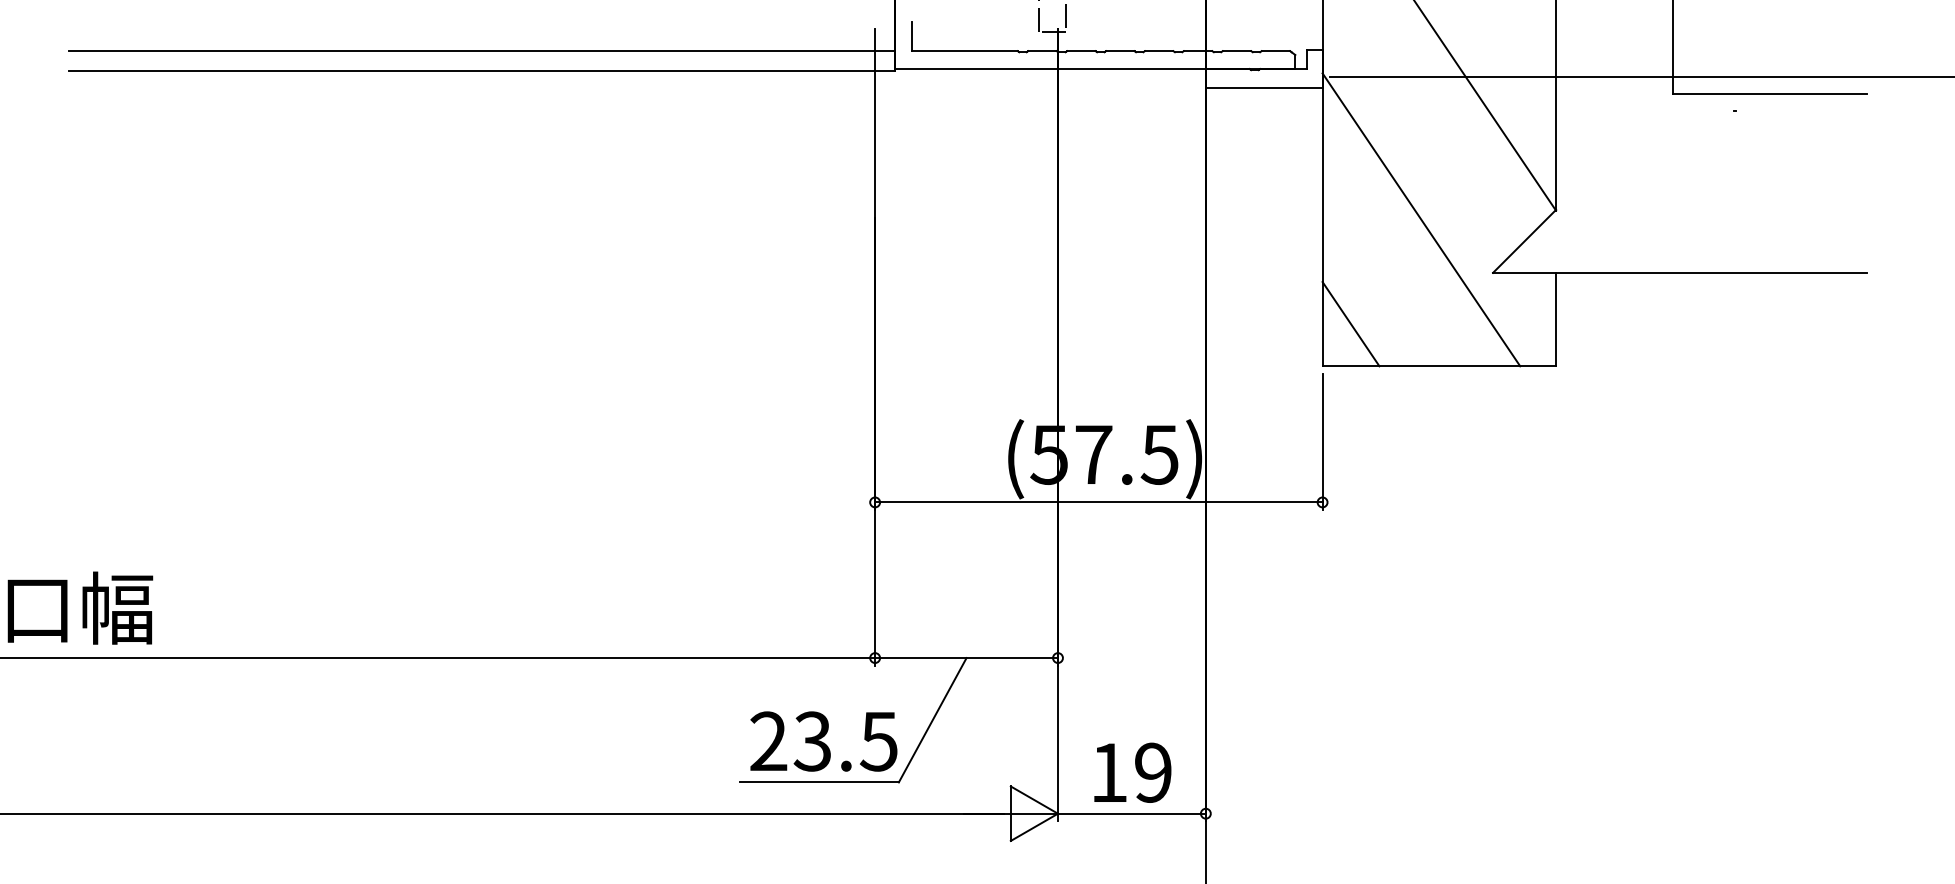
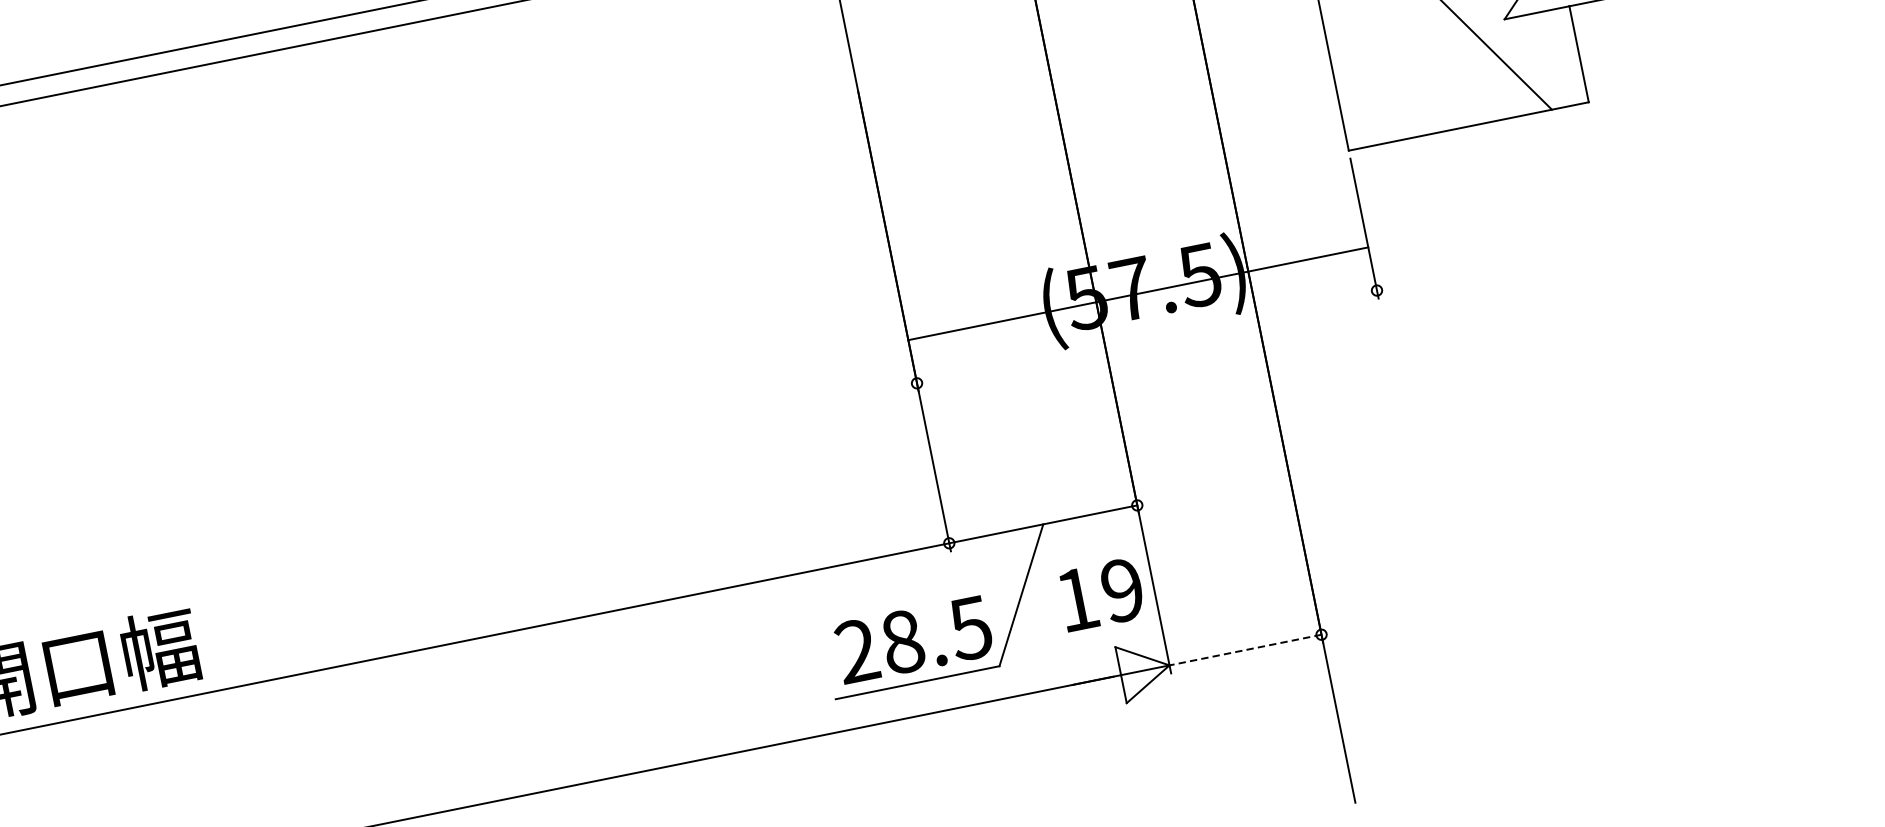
line: (1350, 324) -> (1368, 101), removed
line: (1098, 502) -> (1137, 293), moved
text: (812, 741) -> (902, 642), 23.5 -> 28.5
text: (1132, 772) -> (1101, 594), moved
line: (1131, 813) -> (1245, 649), solid -> dashed

